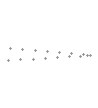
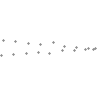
part: (46, 54) -> (51, 47), size x1.6

